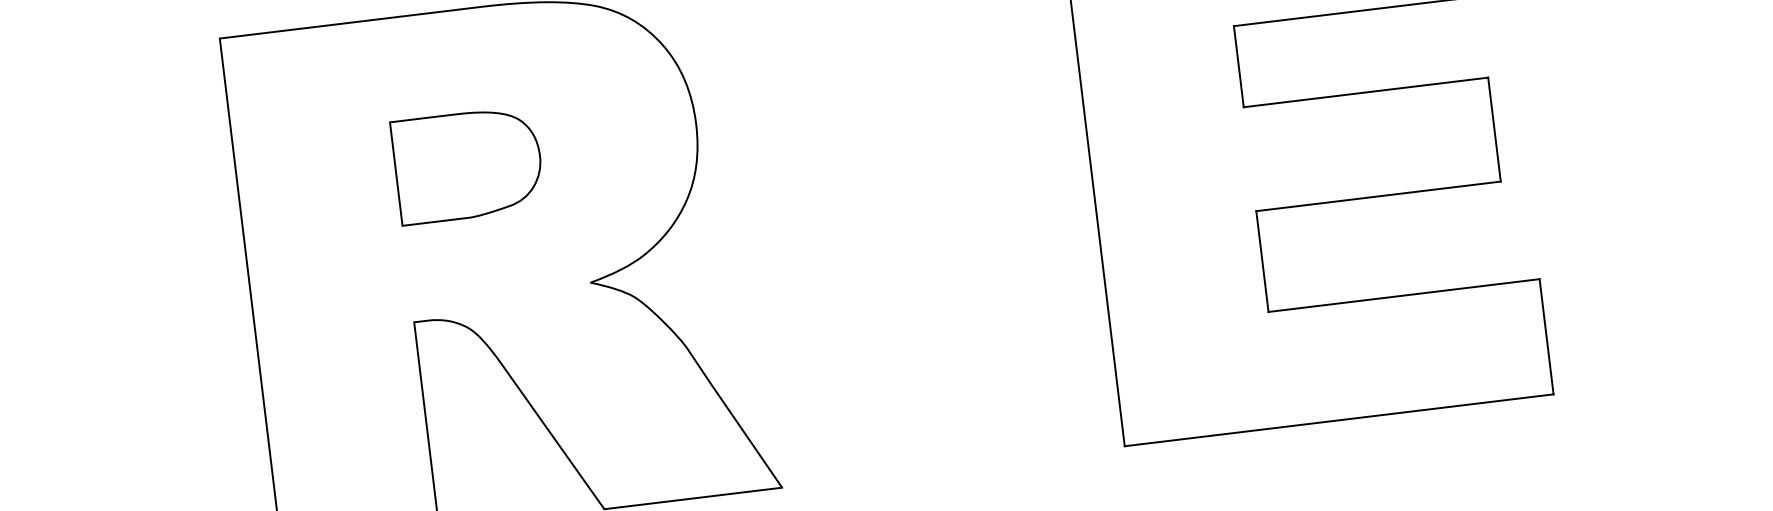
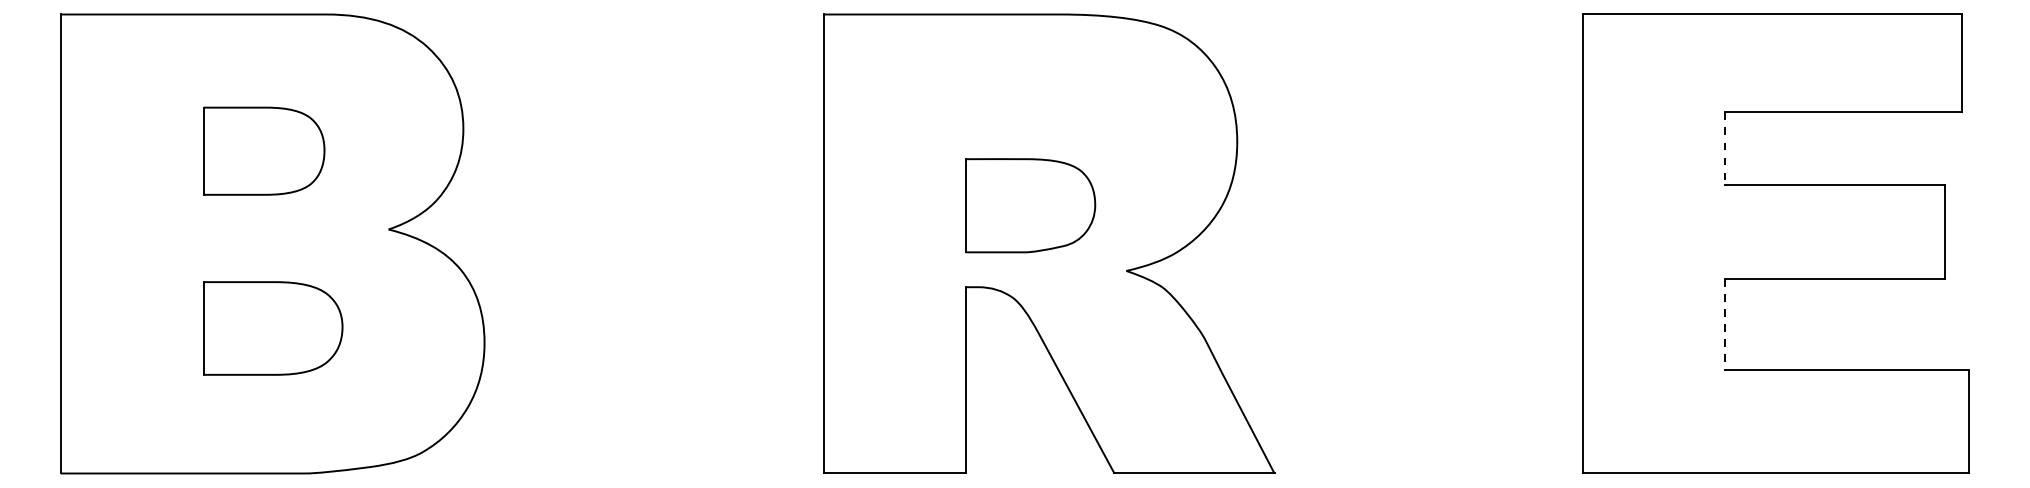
line: (1239, 66) -> (1725, 148), solid -> dashed
part: (468, 165) -> (1030, 205), moved
line: (1262, 261) -> (1725, 324), solid -> dashed

